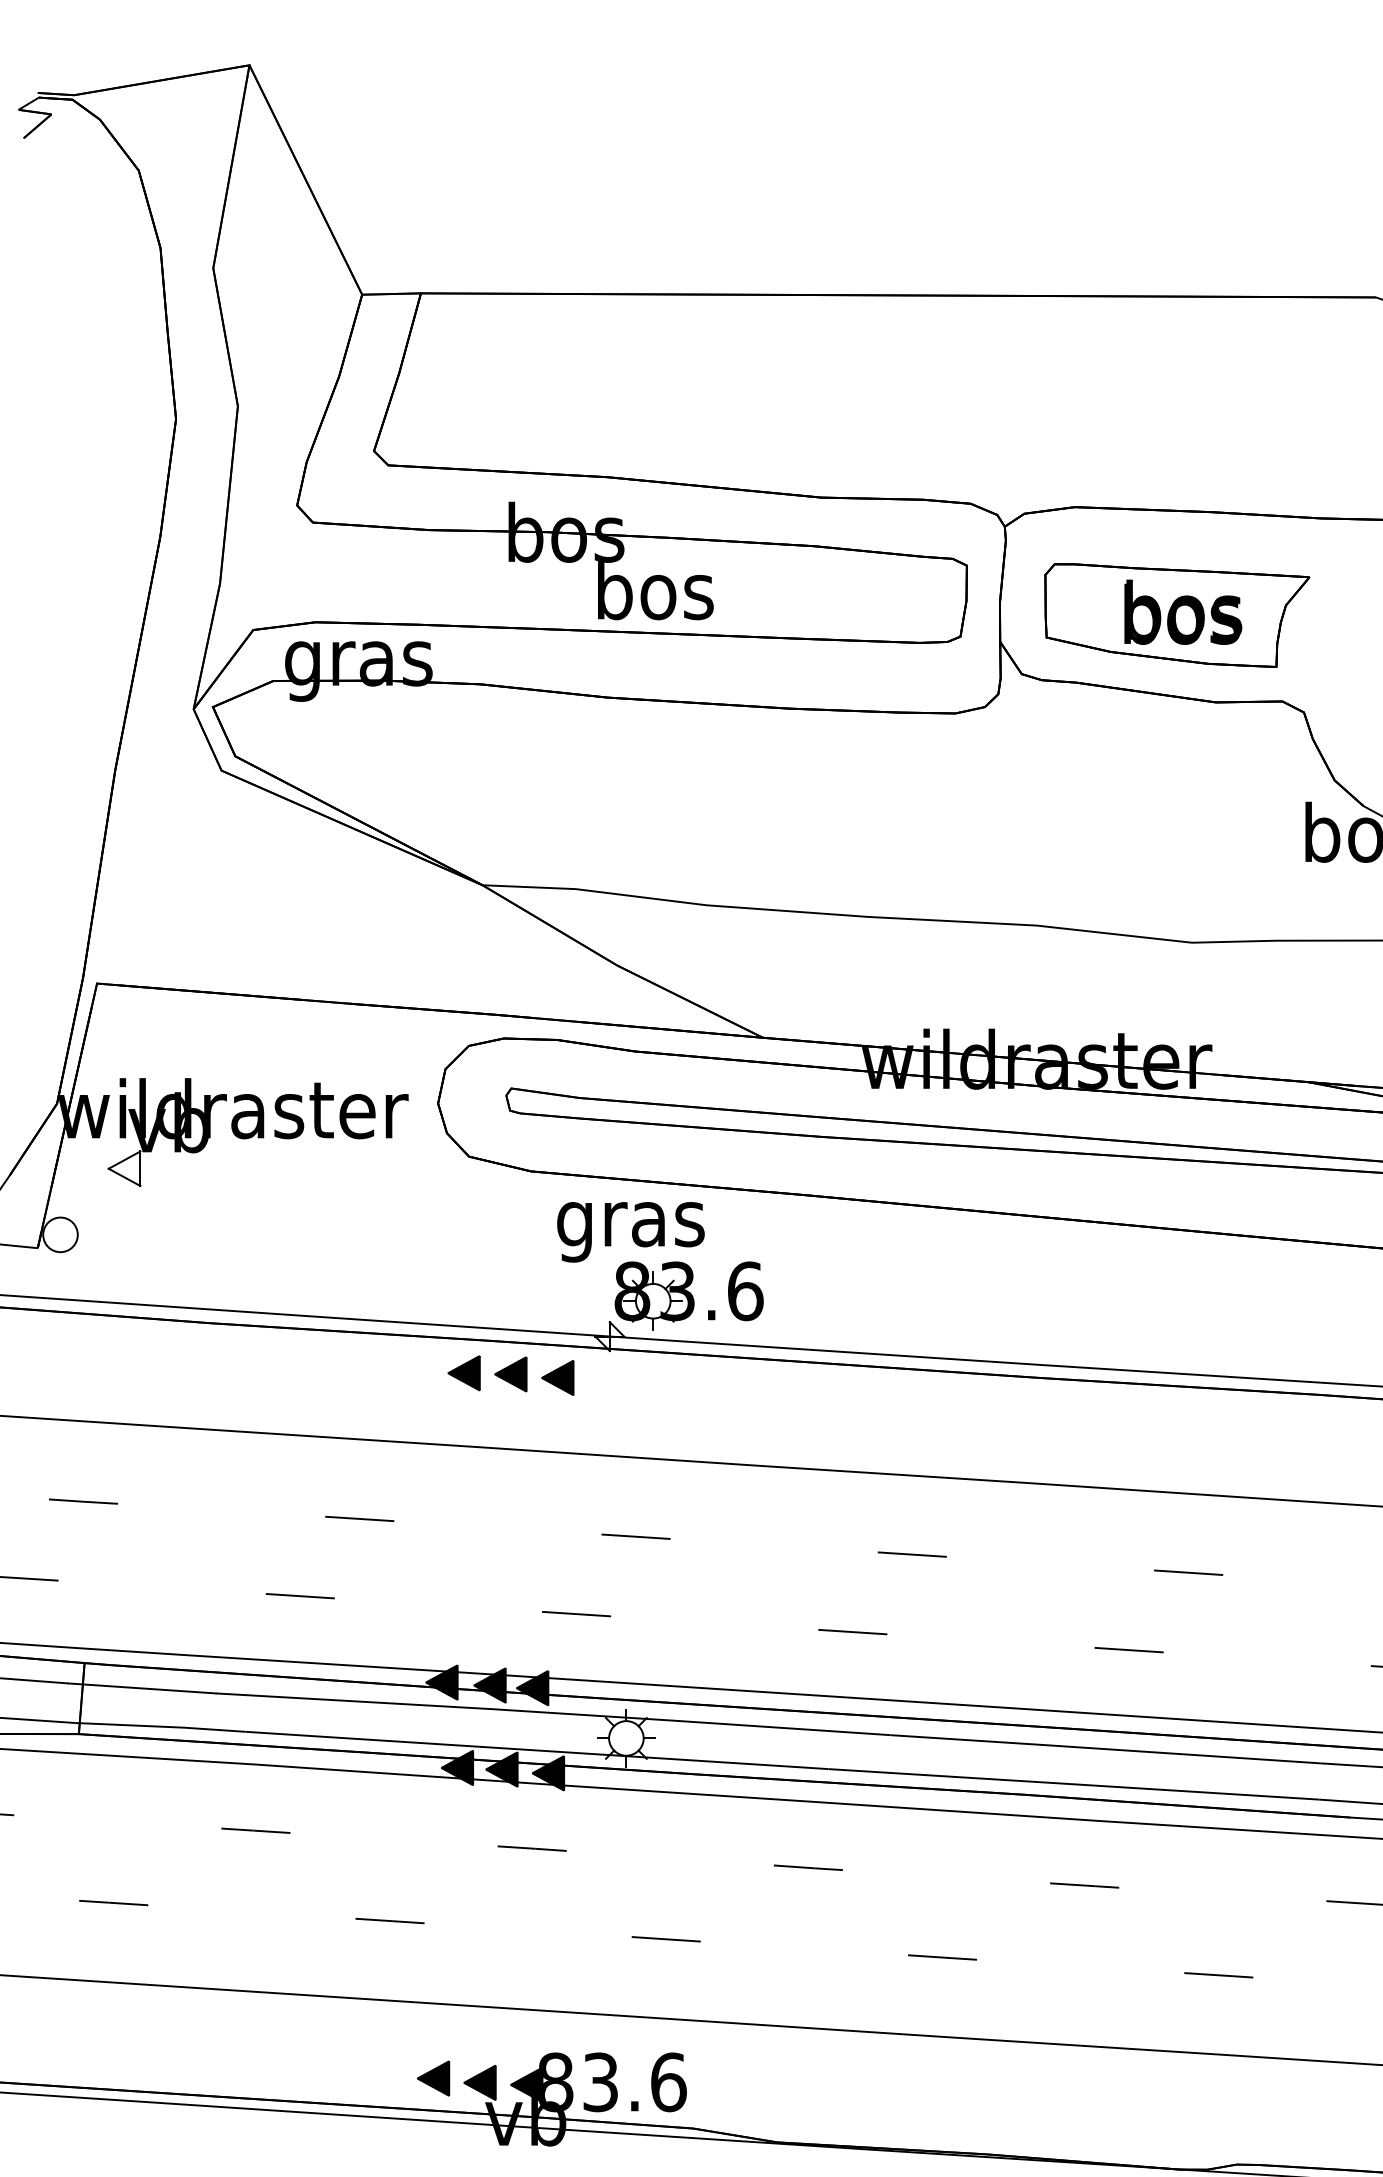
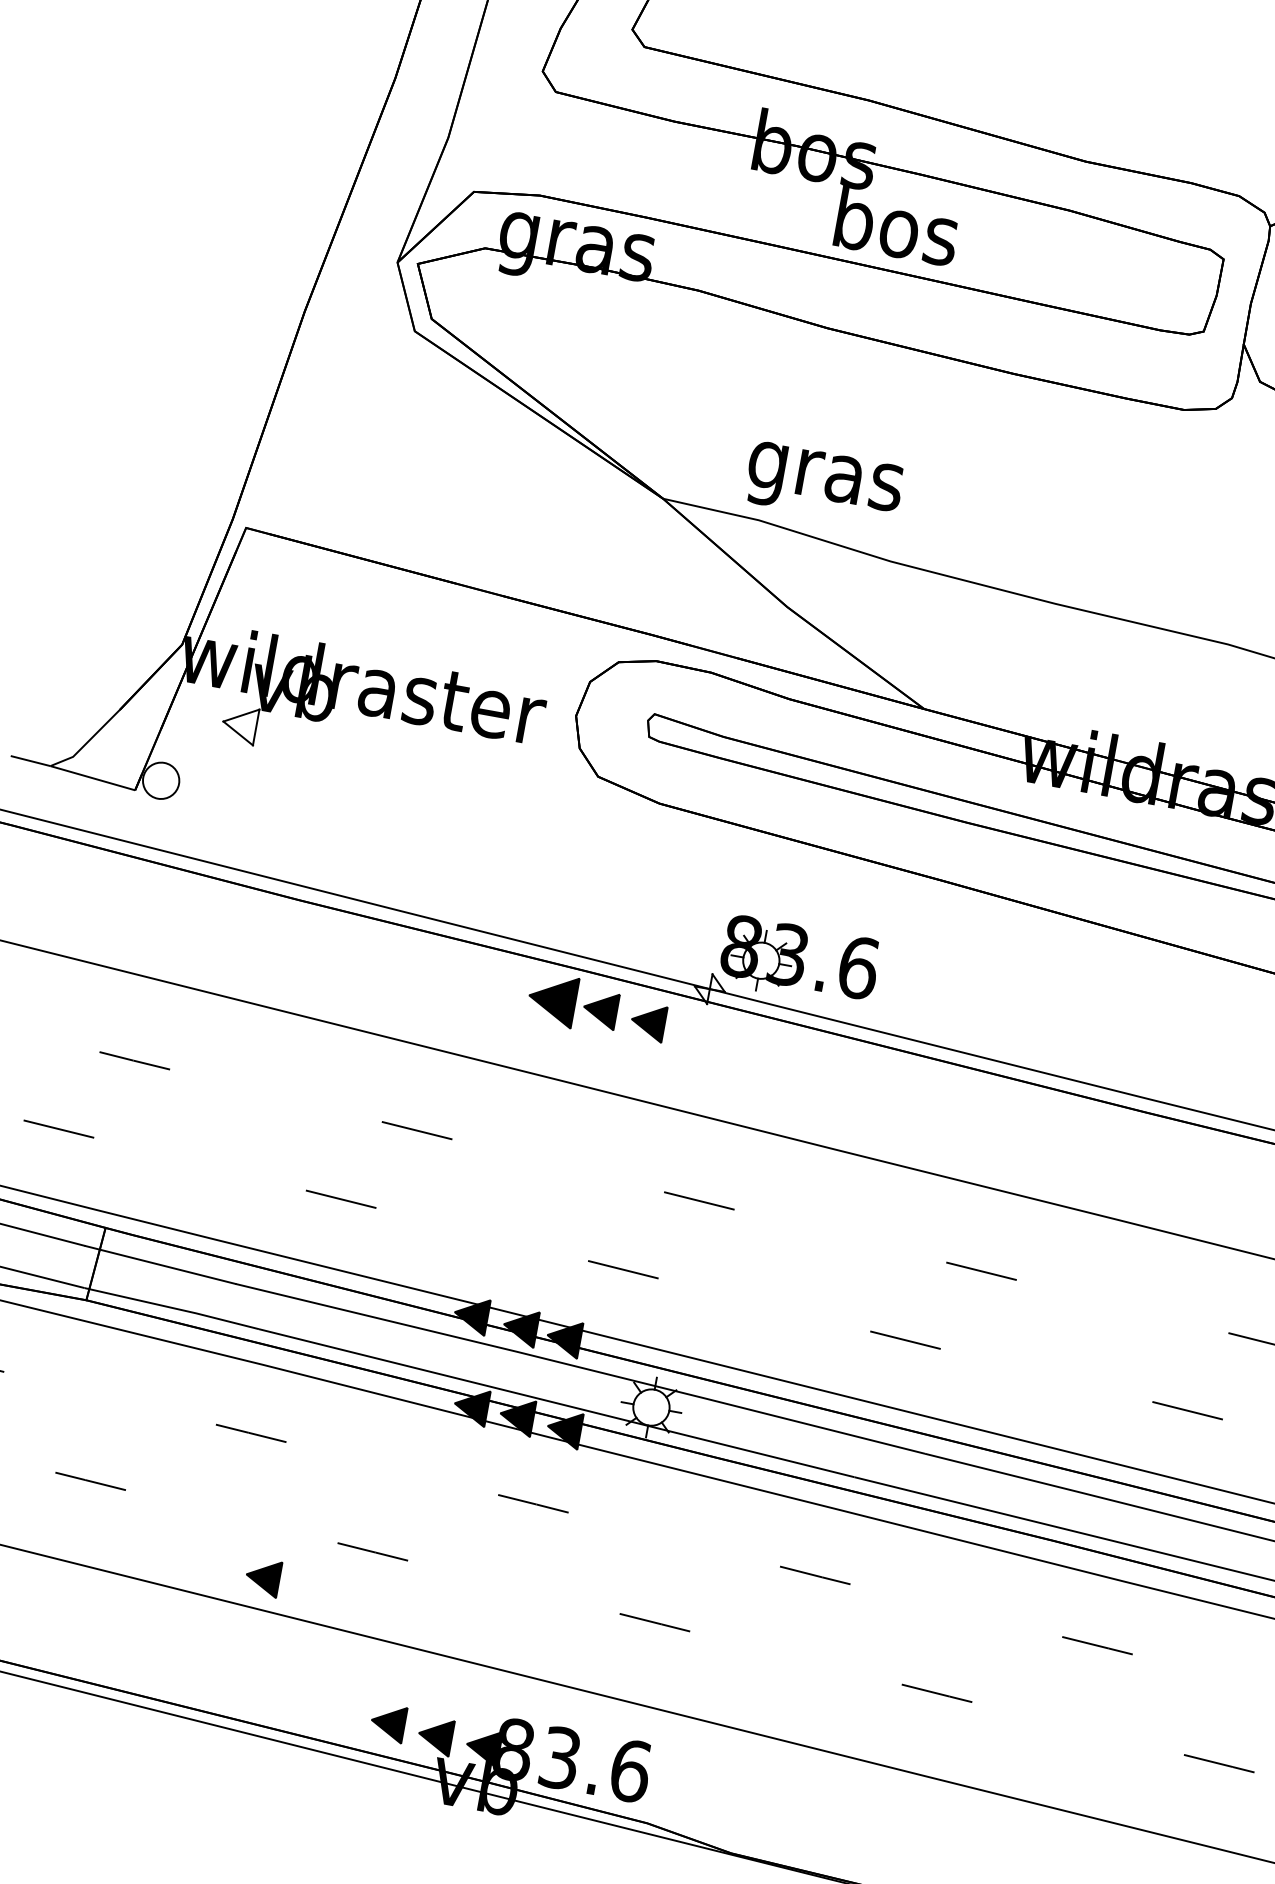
text: (630, 1232) -> (823, 484), moved
part: (463, 1373) -> (551, 999), size x1.4
part: (291, 1963) -> (263, 1577), added

